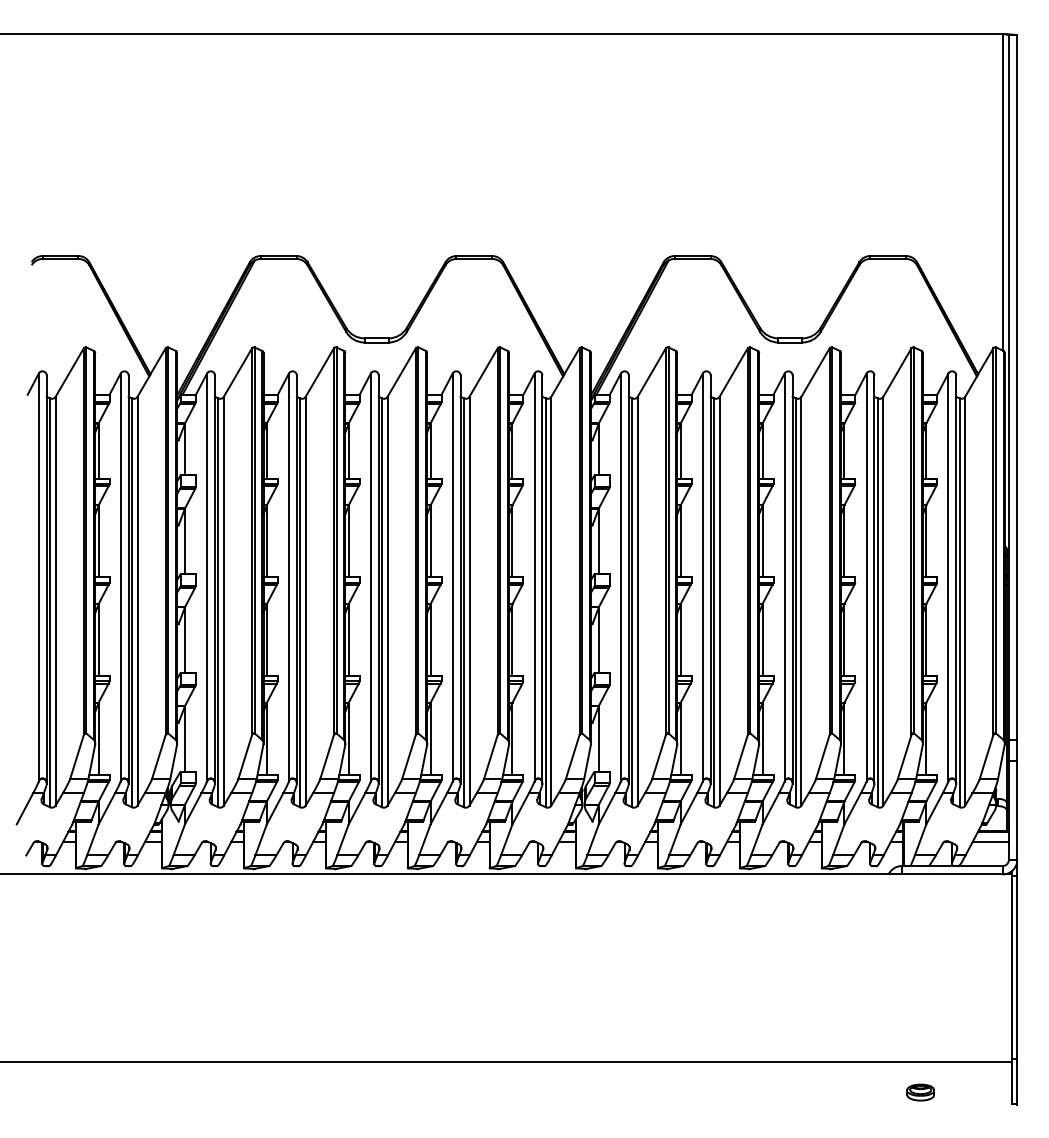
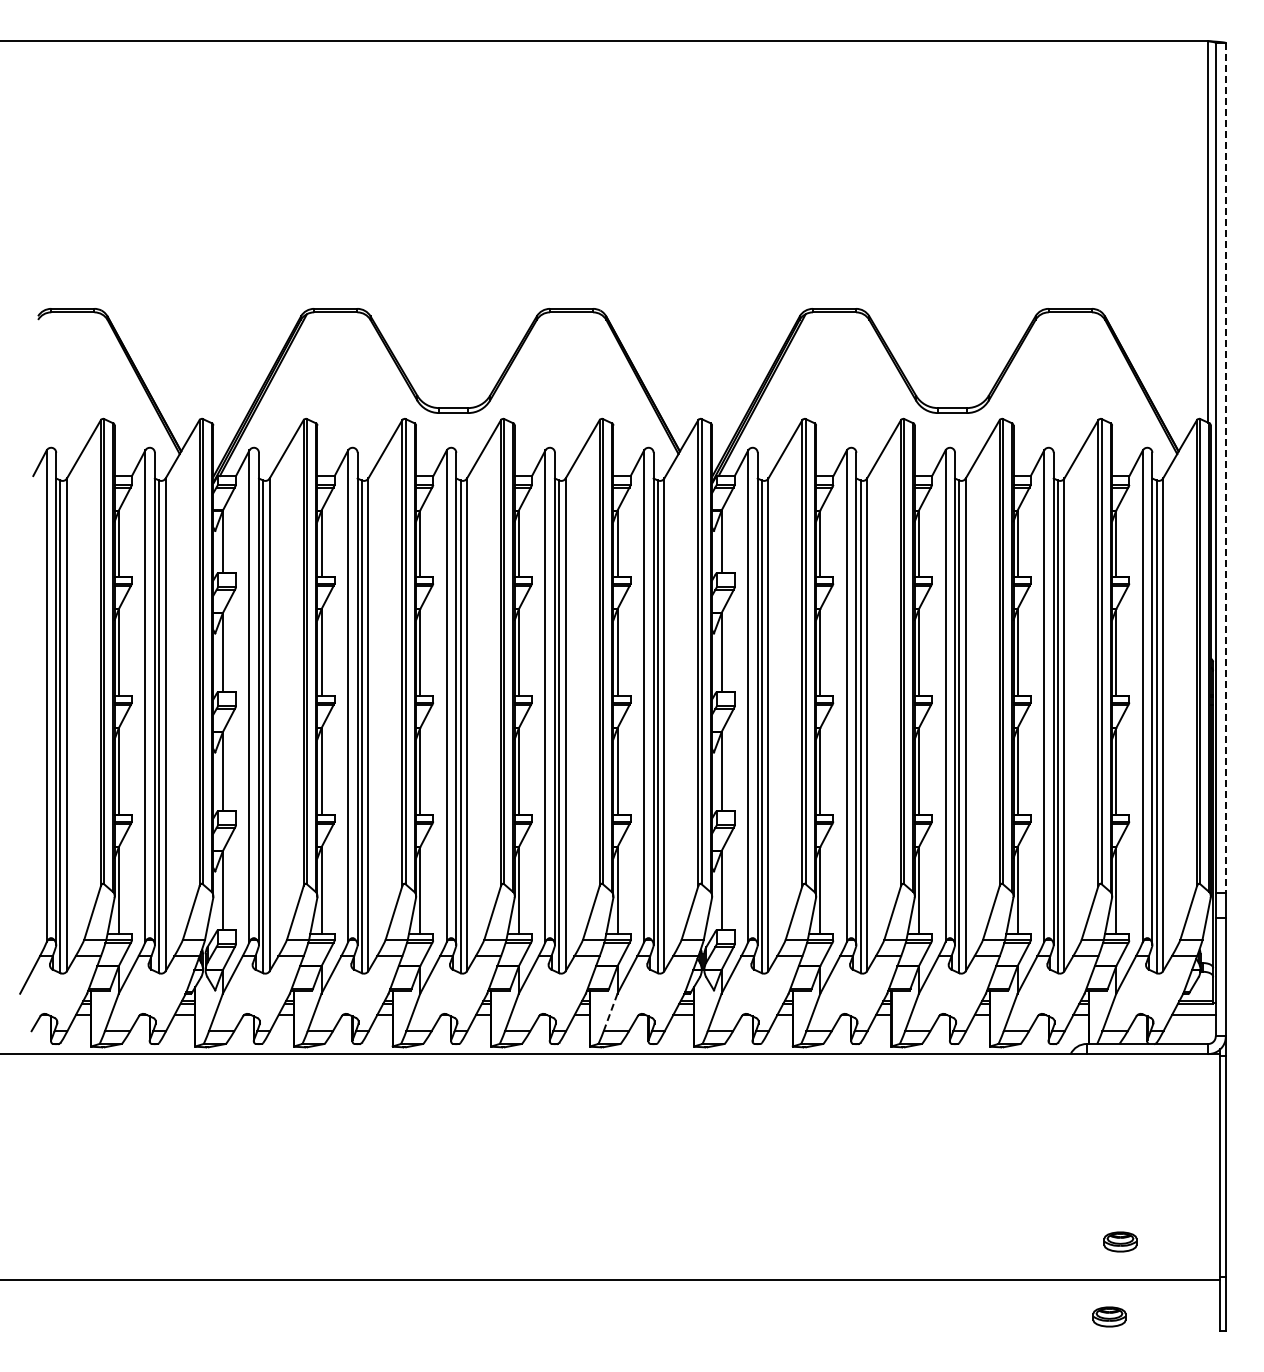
line: (1016, 387) -> (1225, 467), solid -> dashed
line: (506, 839) -> (610, 1012), solid -> dashed
part: (929, 1029) -> (1120, 1241), added

